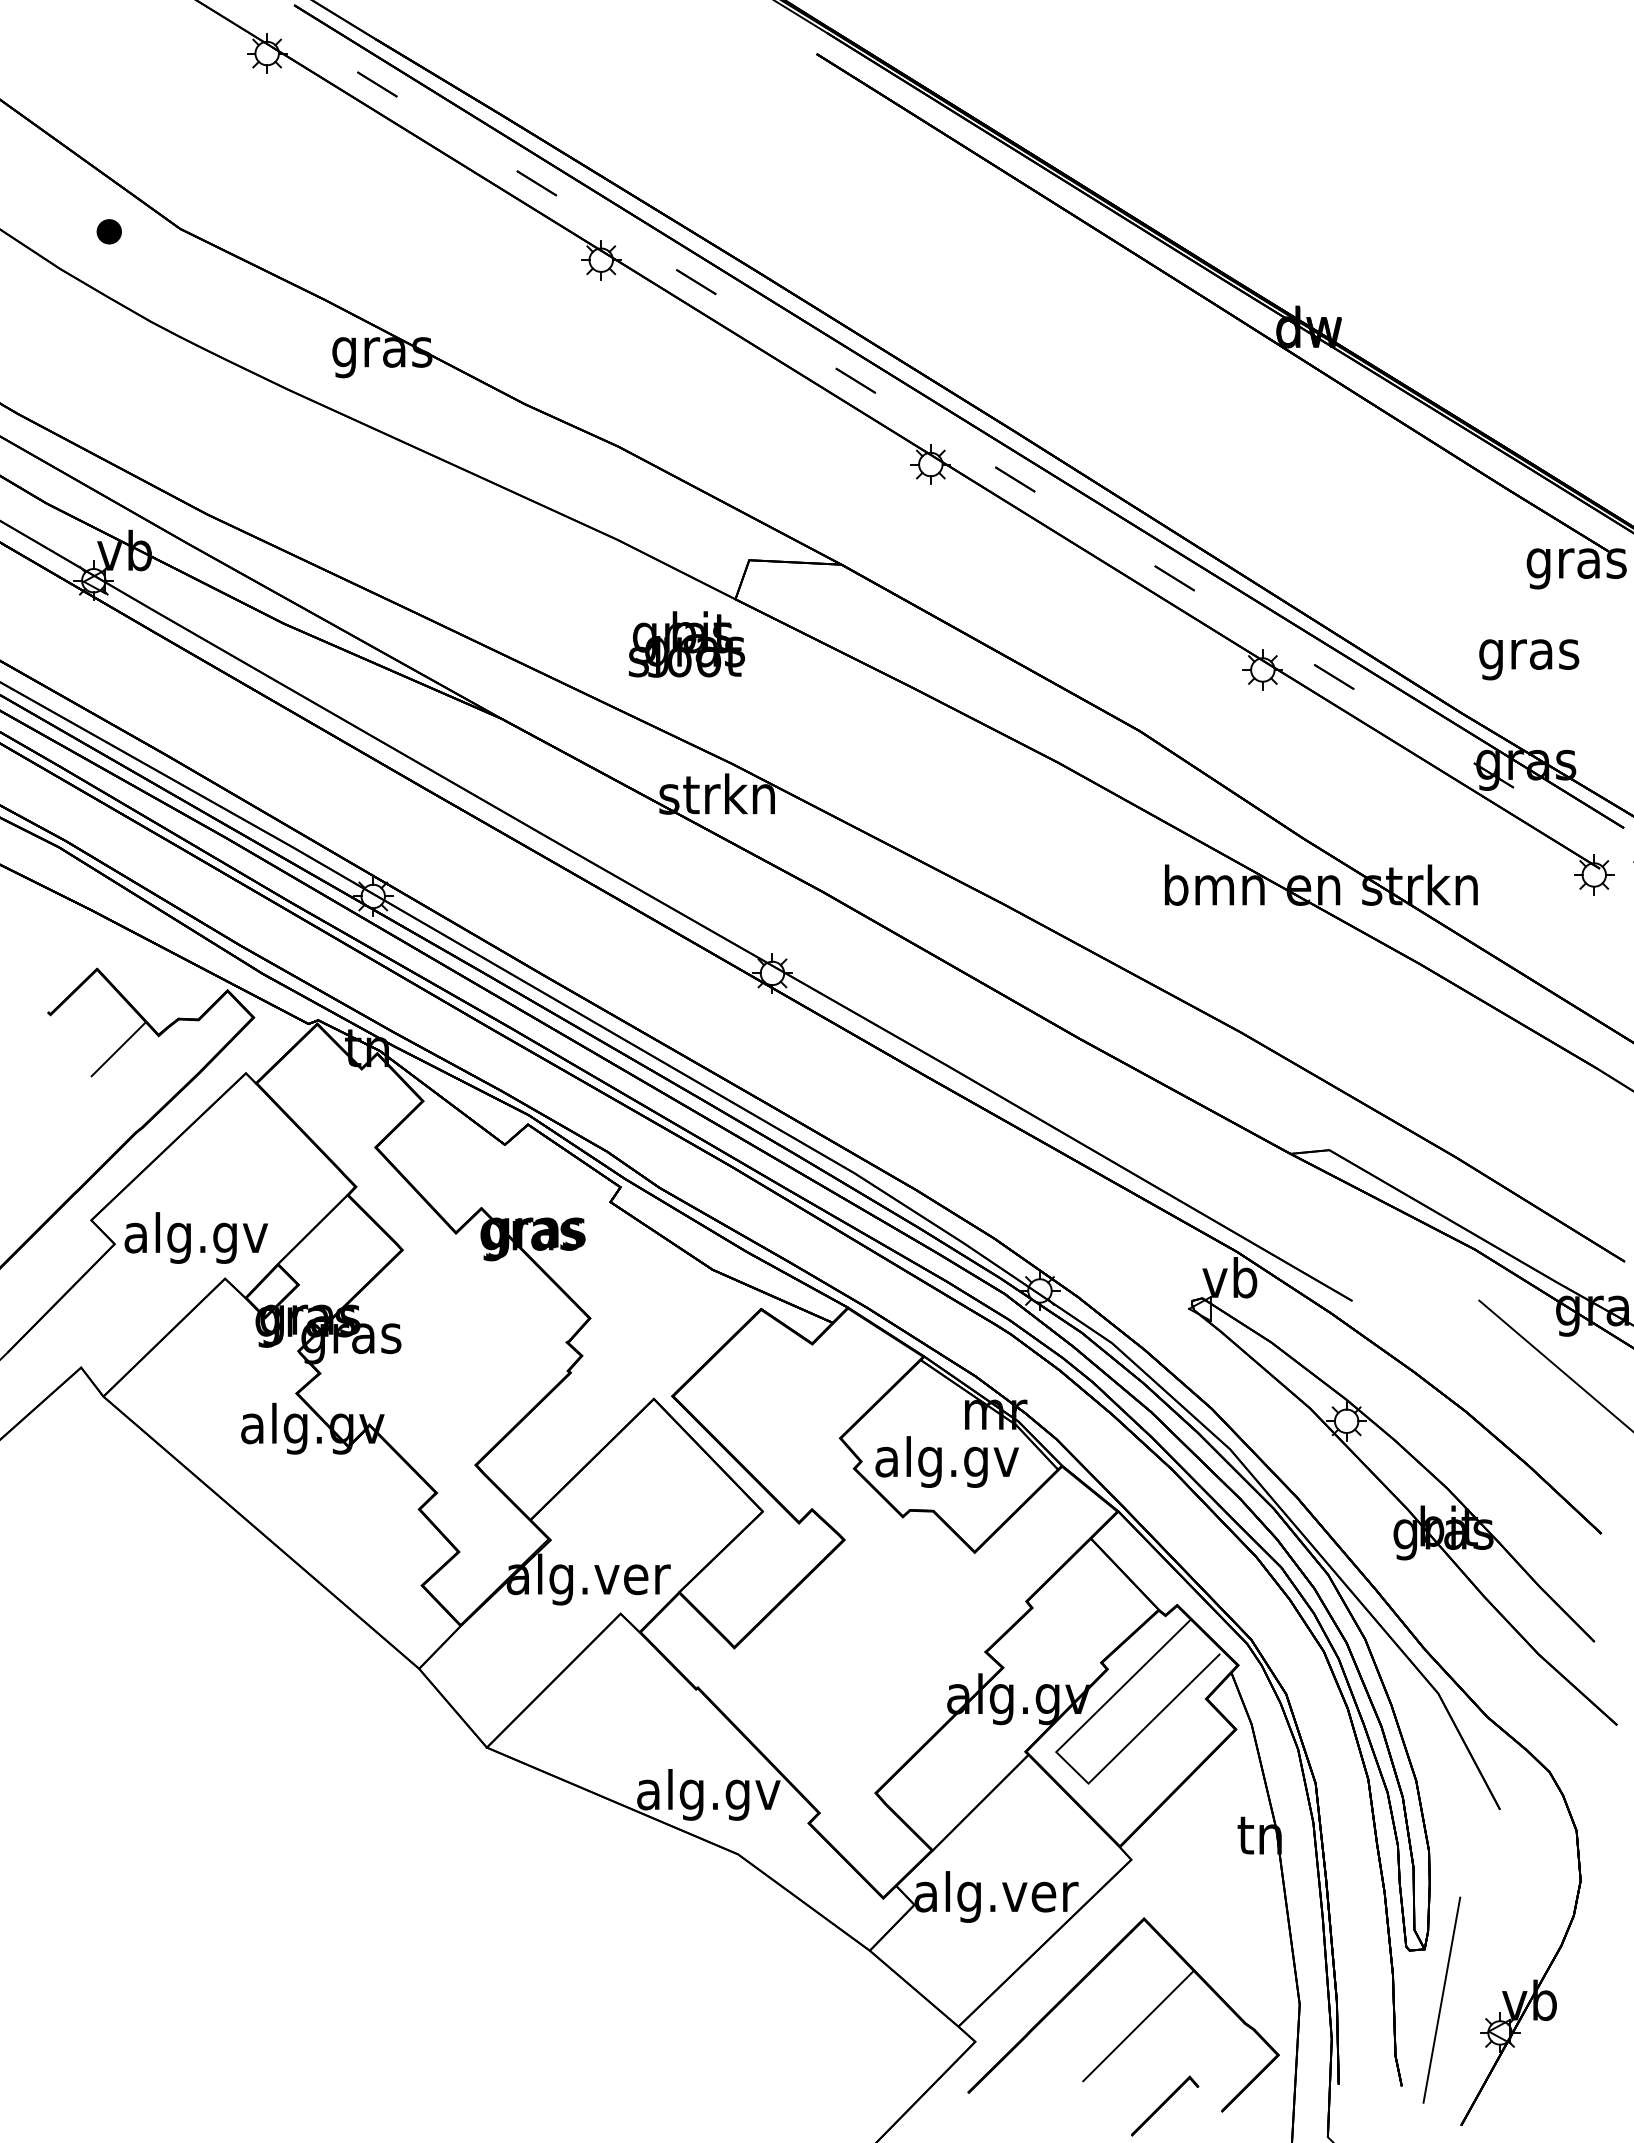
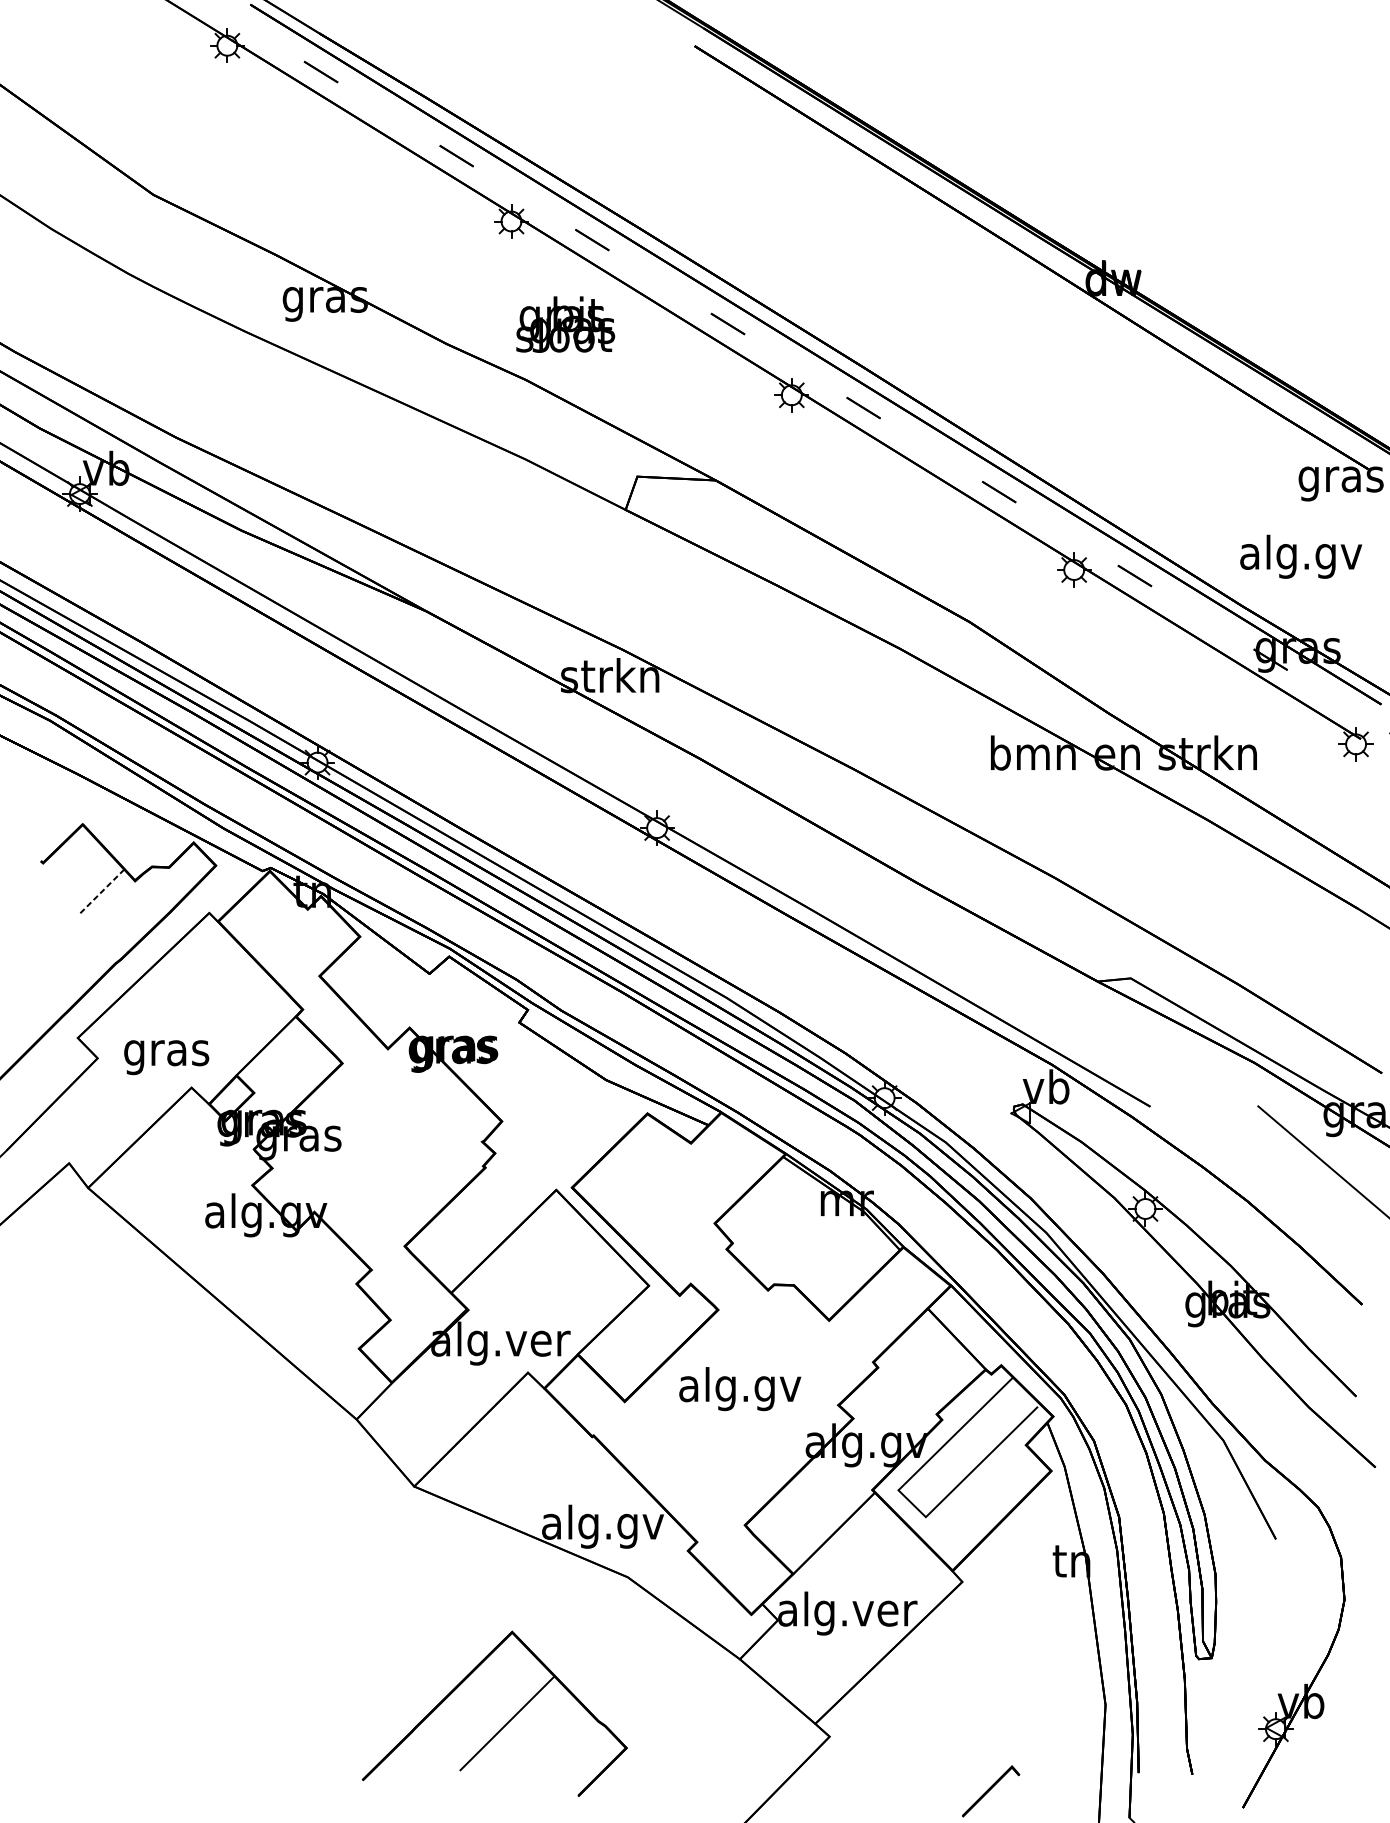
part: (108, 231) -> (92, 197), removed
text: (687, 644) -> (566, 324), moved
text: (1529, 654) -> (1300, 556), gras -> alg.gv
line: (118, 1049) -> (100, 892), solid -> dashed
text: (196, 1237) -> (167, 1052), alg.gv -> gras
text: (946, 1461) -> (739, 1388), moved
line: (1441, 1999) -> (1226, 1700), removed
part: (1136, 2026) -> (505, 1723), moved

